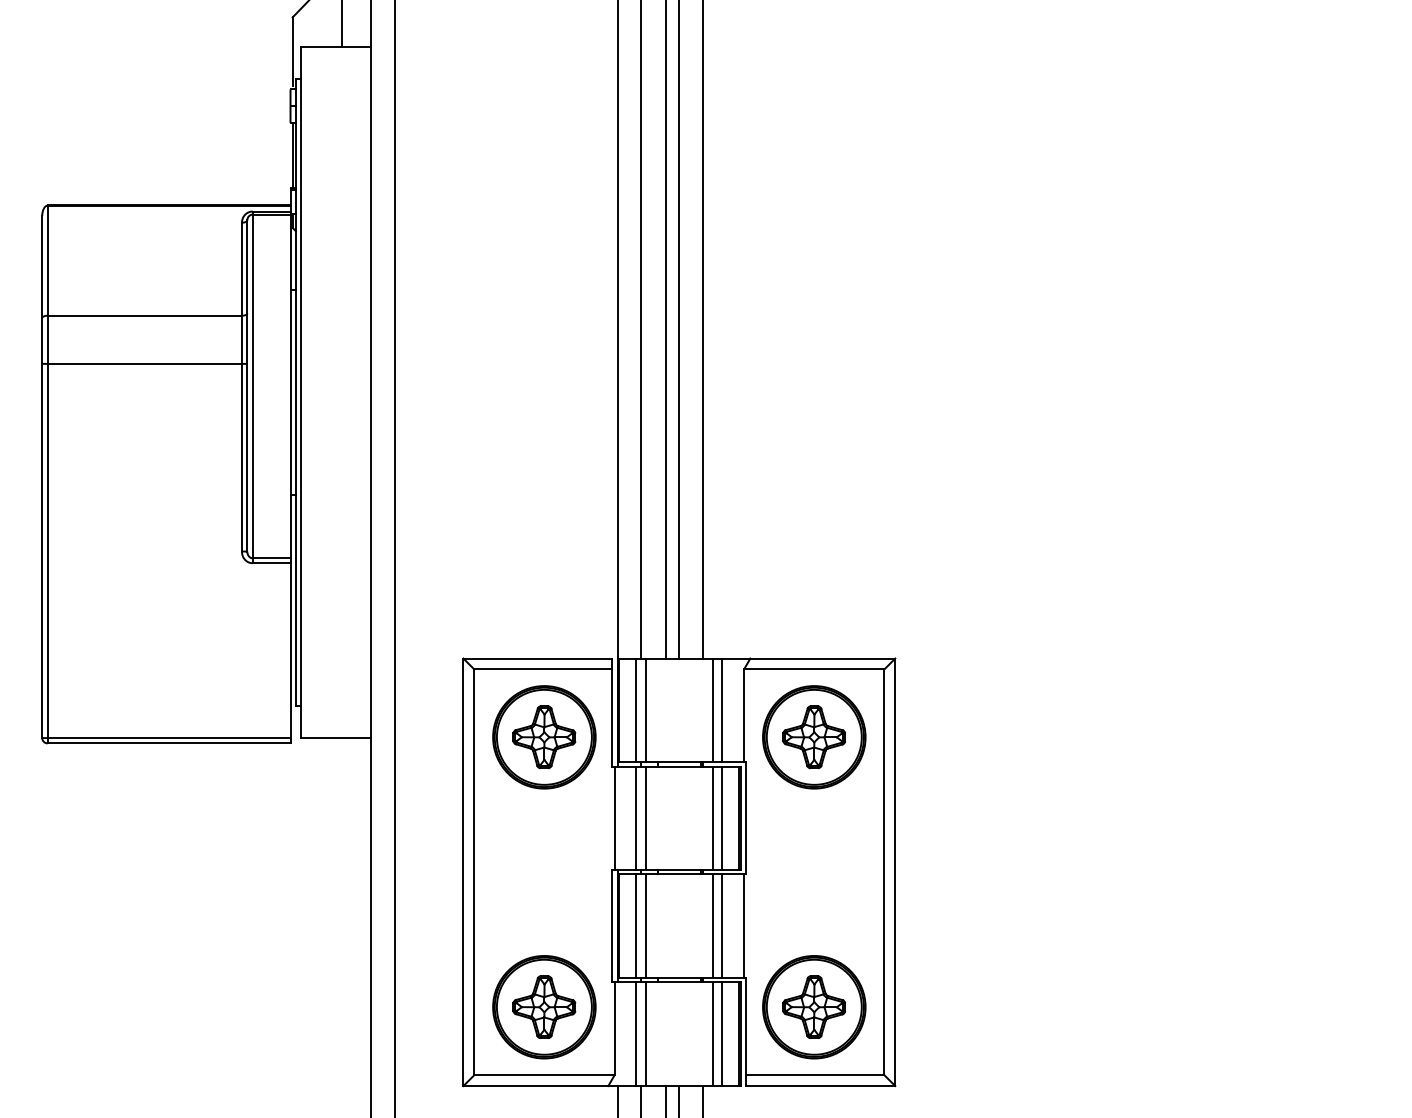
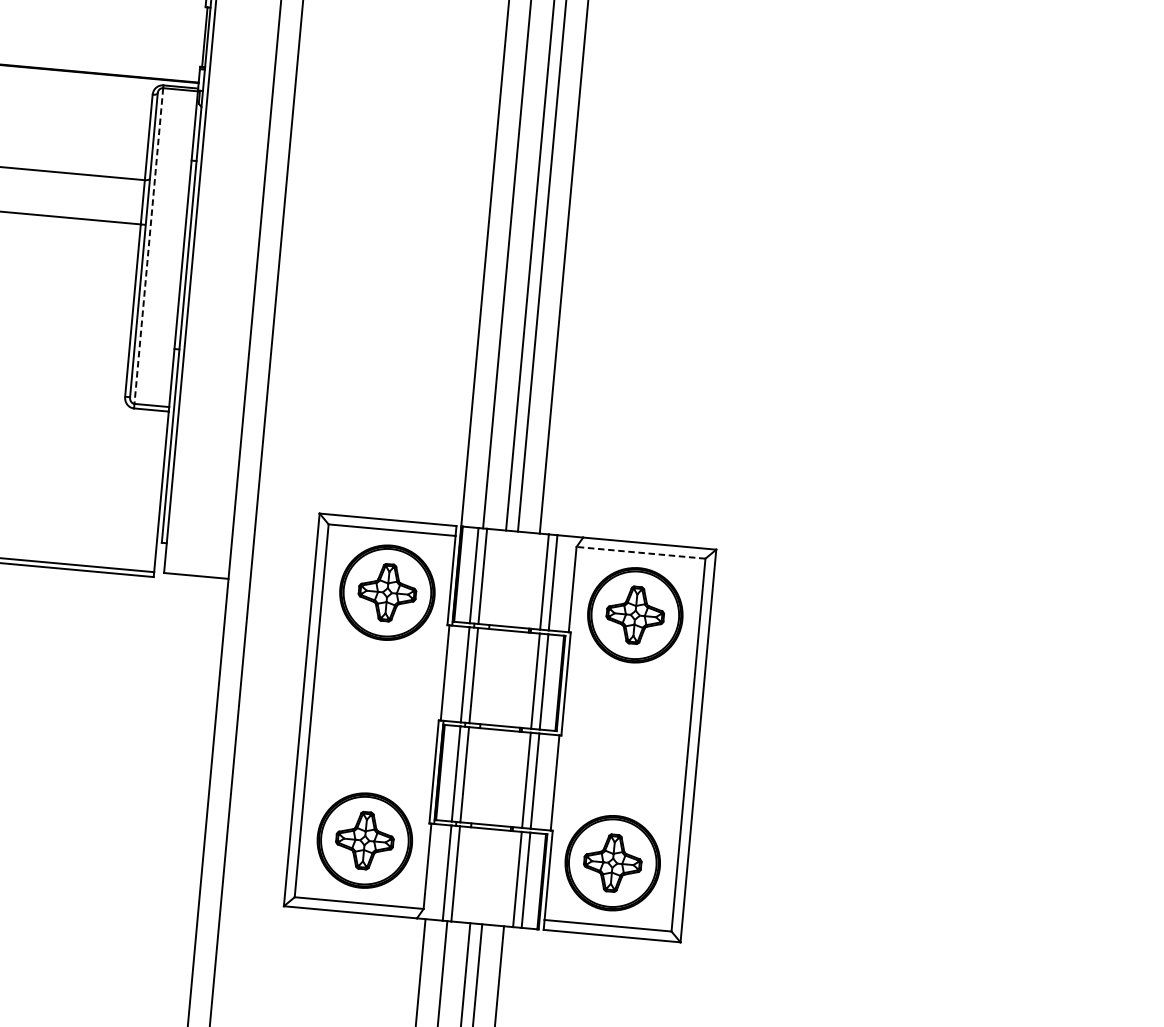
line: (252, 386) -> (148, 246), solid -> dashed
line: (813, 669) -> (640, 552), solid -> dashed

